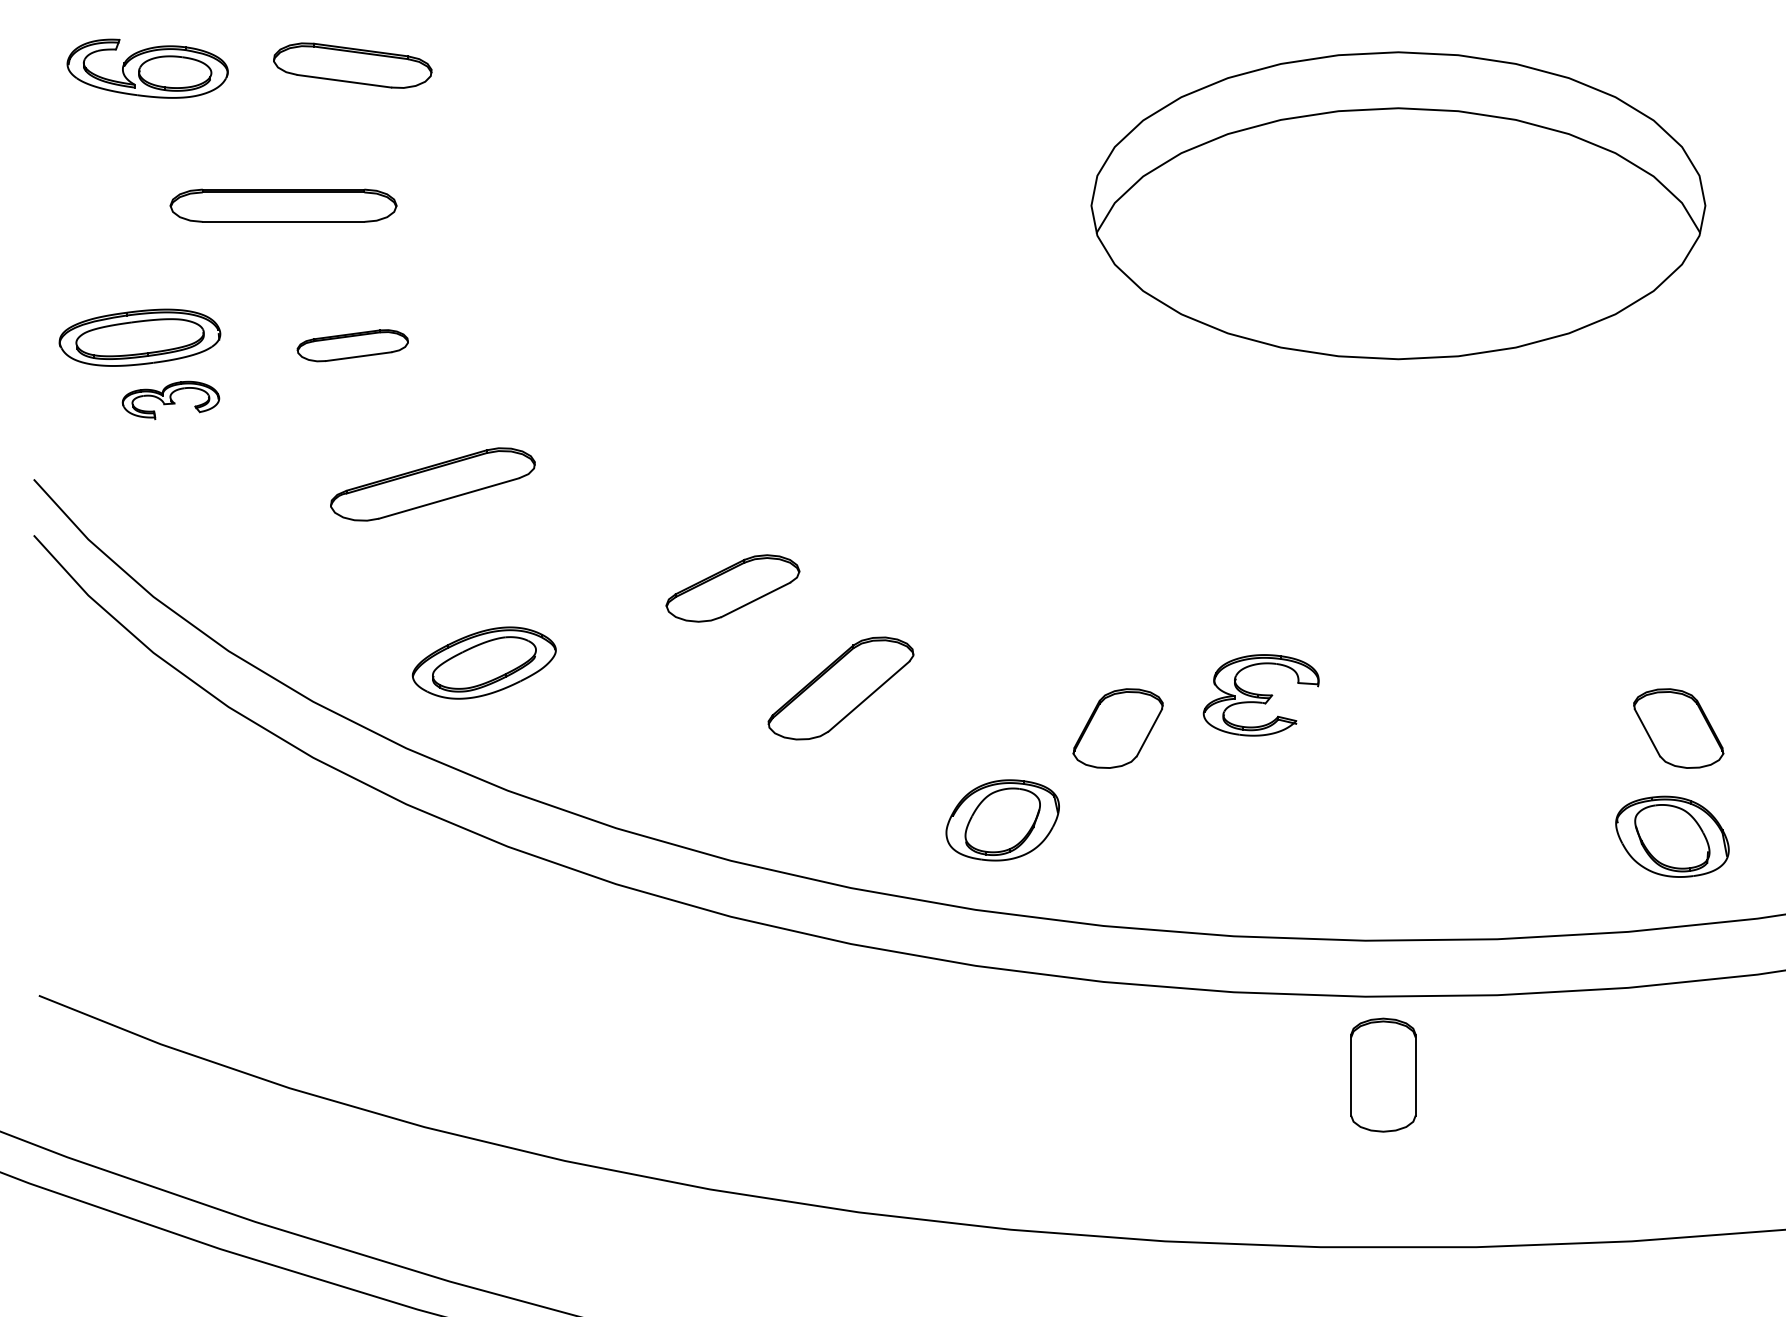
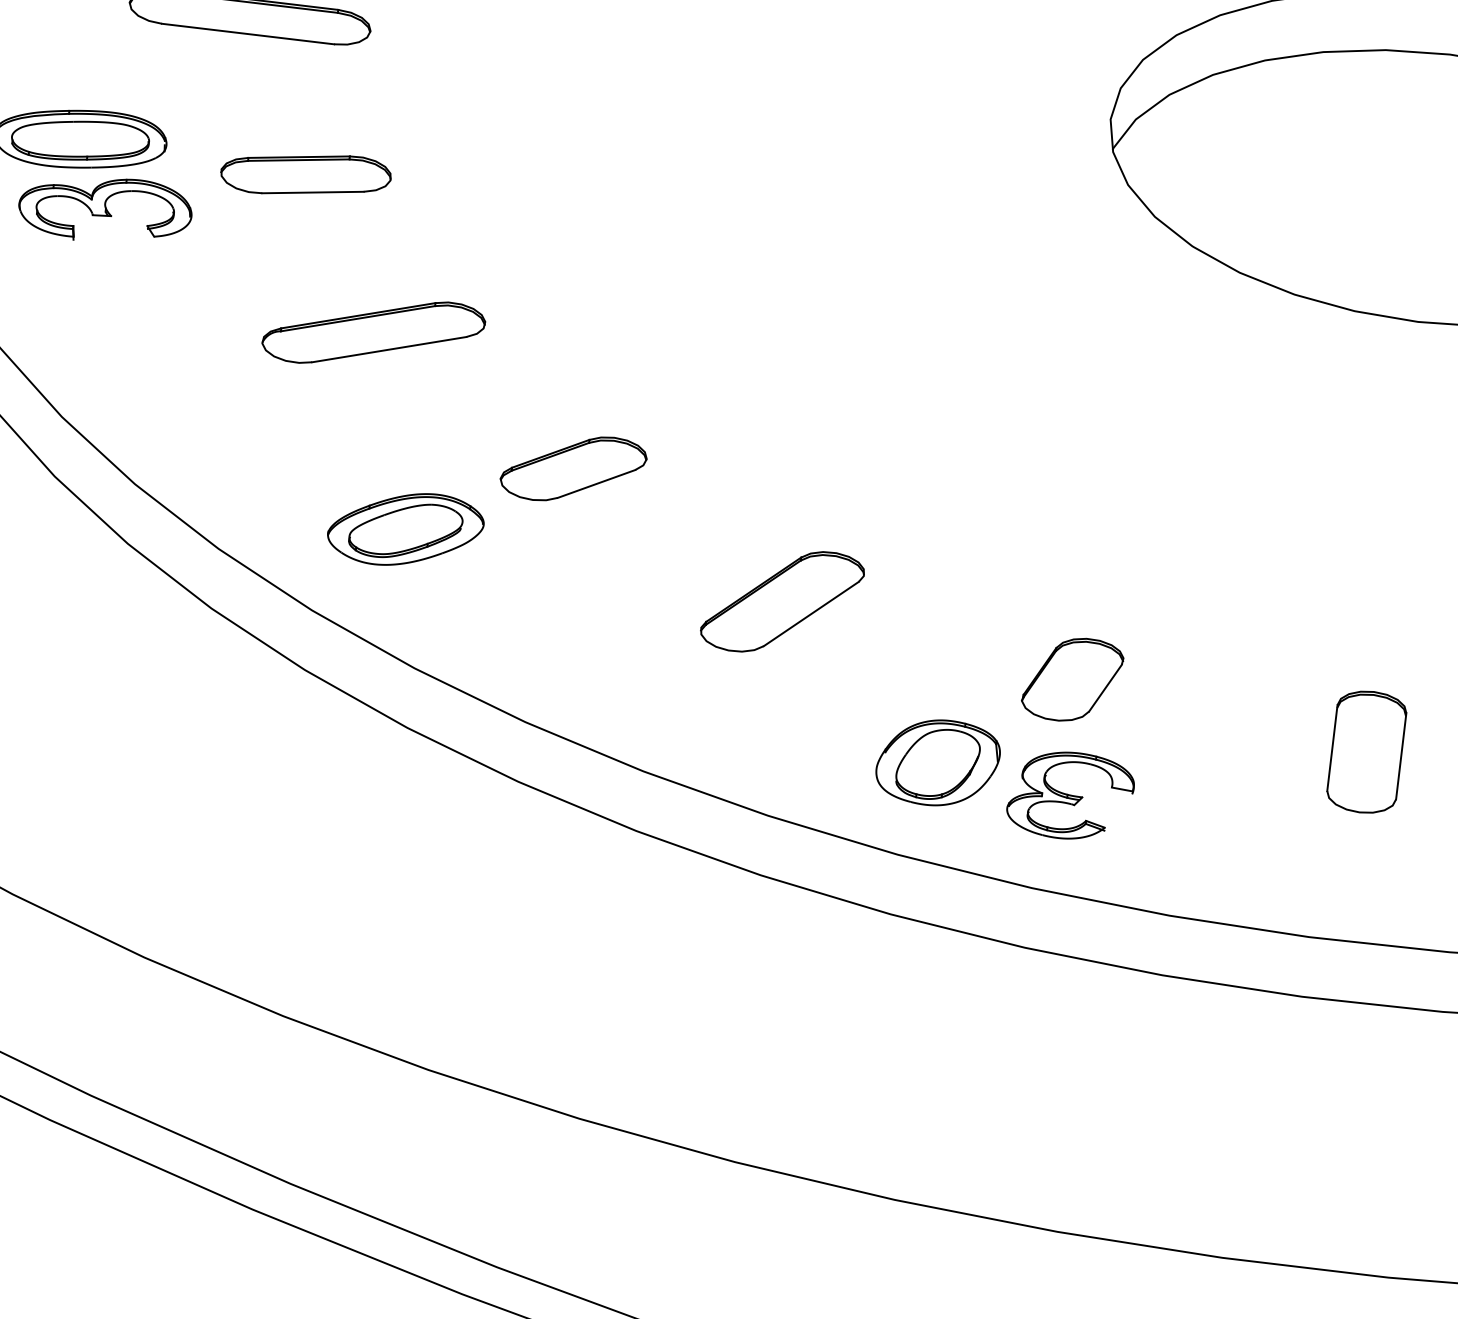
part: (352, 345) -> (305, 174), size x1.43
part: (170, 400) -> (104, 209), size x1.67
part: (732, 588) -> (573, 468), moved
part: (1260, 695) -> (1069, 795), moved
part: (1383, 1074) -> (1366, 751), moved

